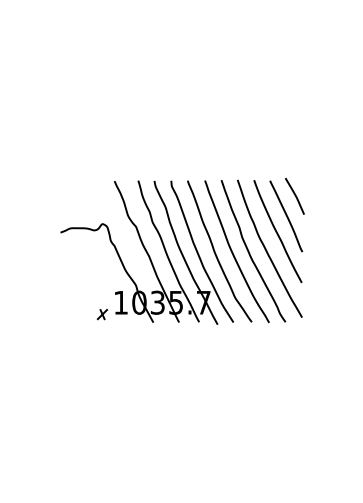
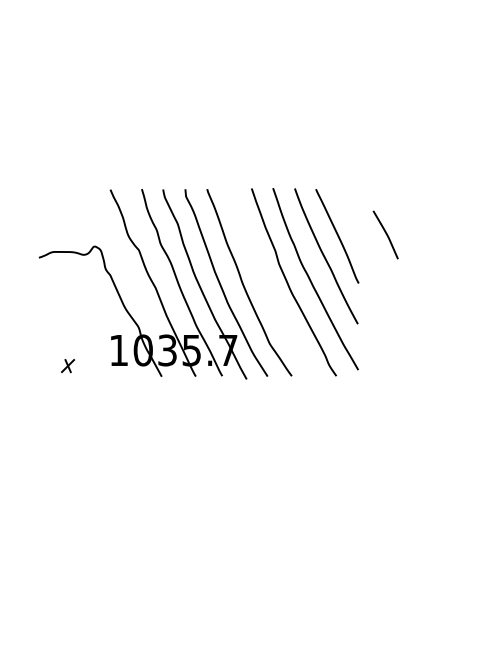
curve: (294, 195) -> (385, 233), moved
curve: (233, 252) -> (267, 284), removed
part: (101, 314) -> (66, 365), moved

